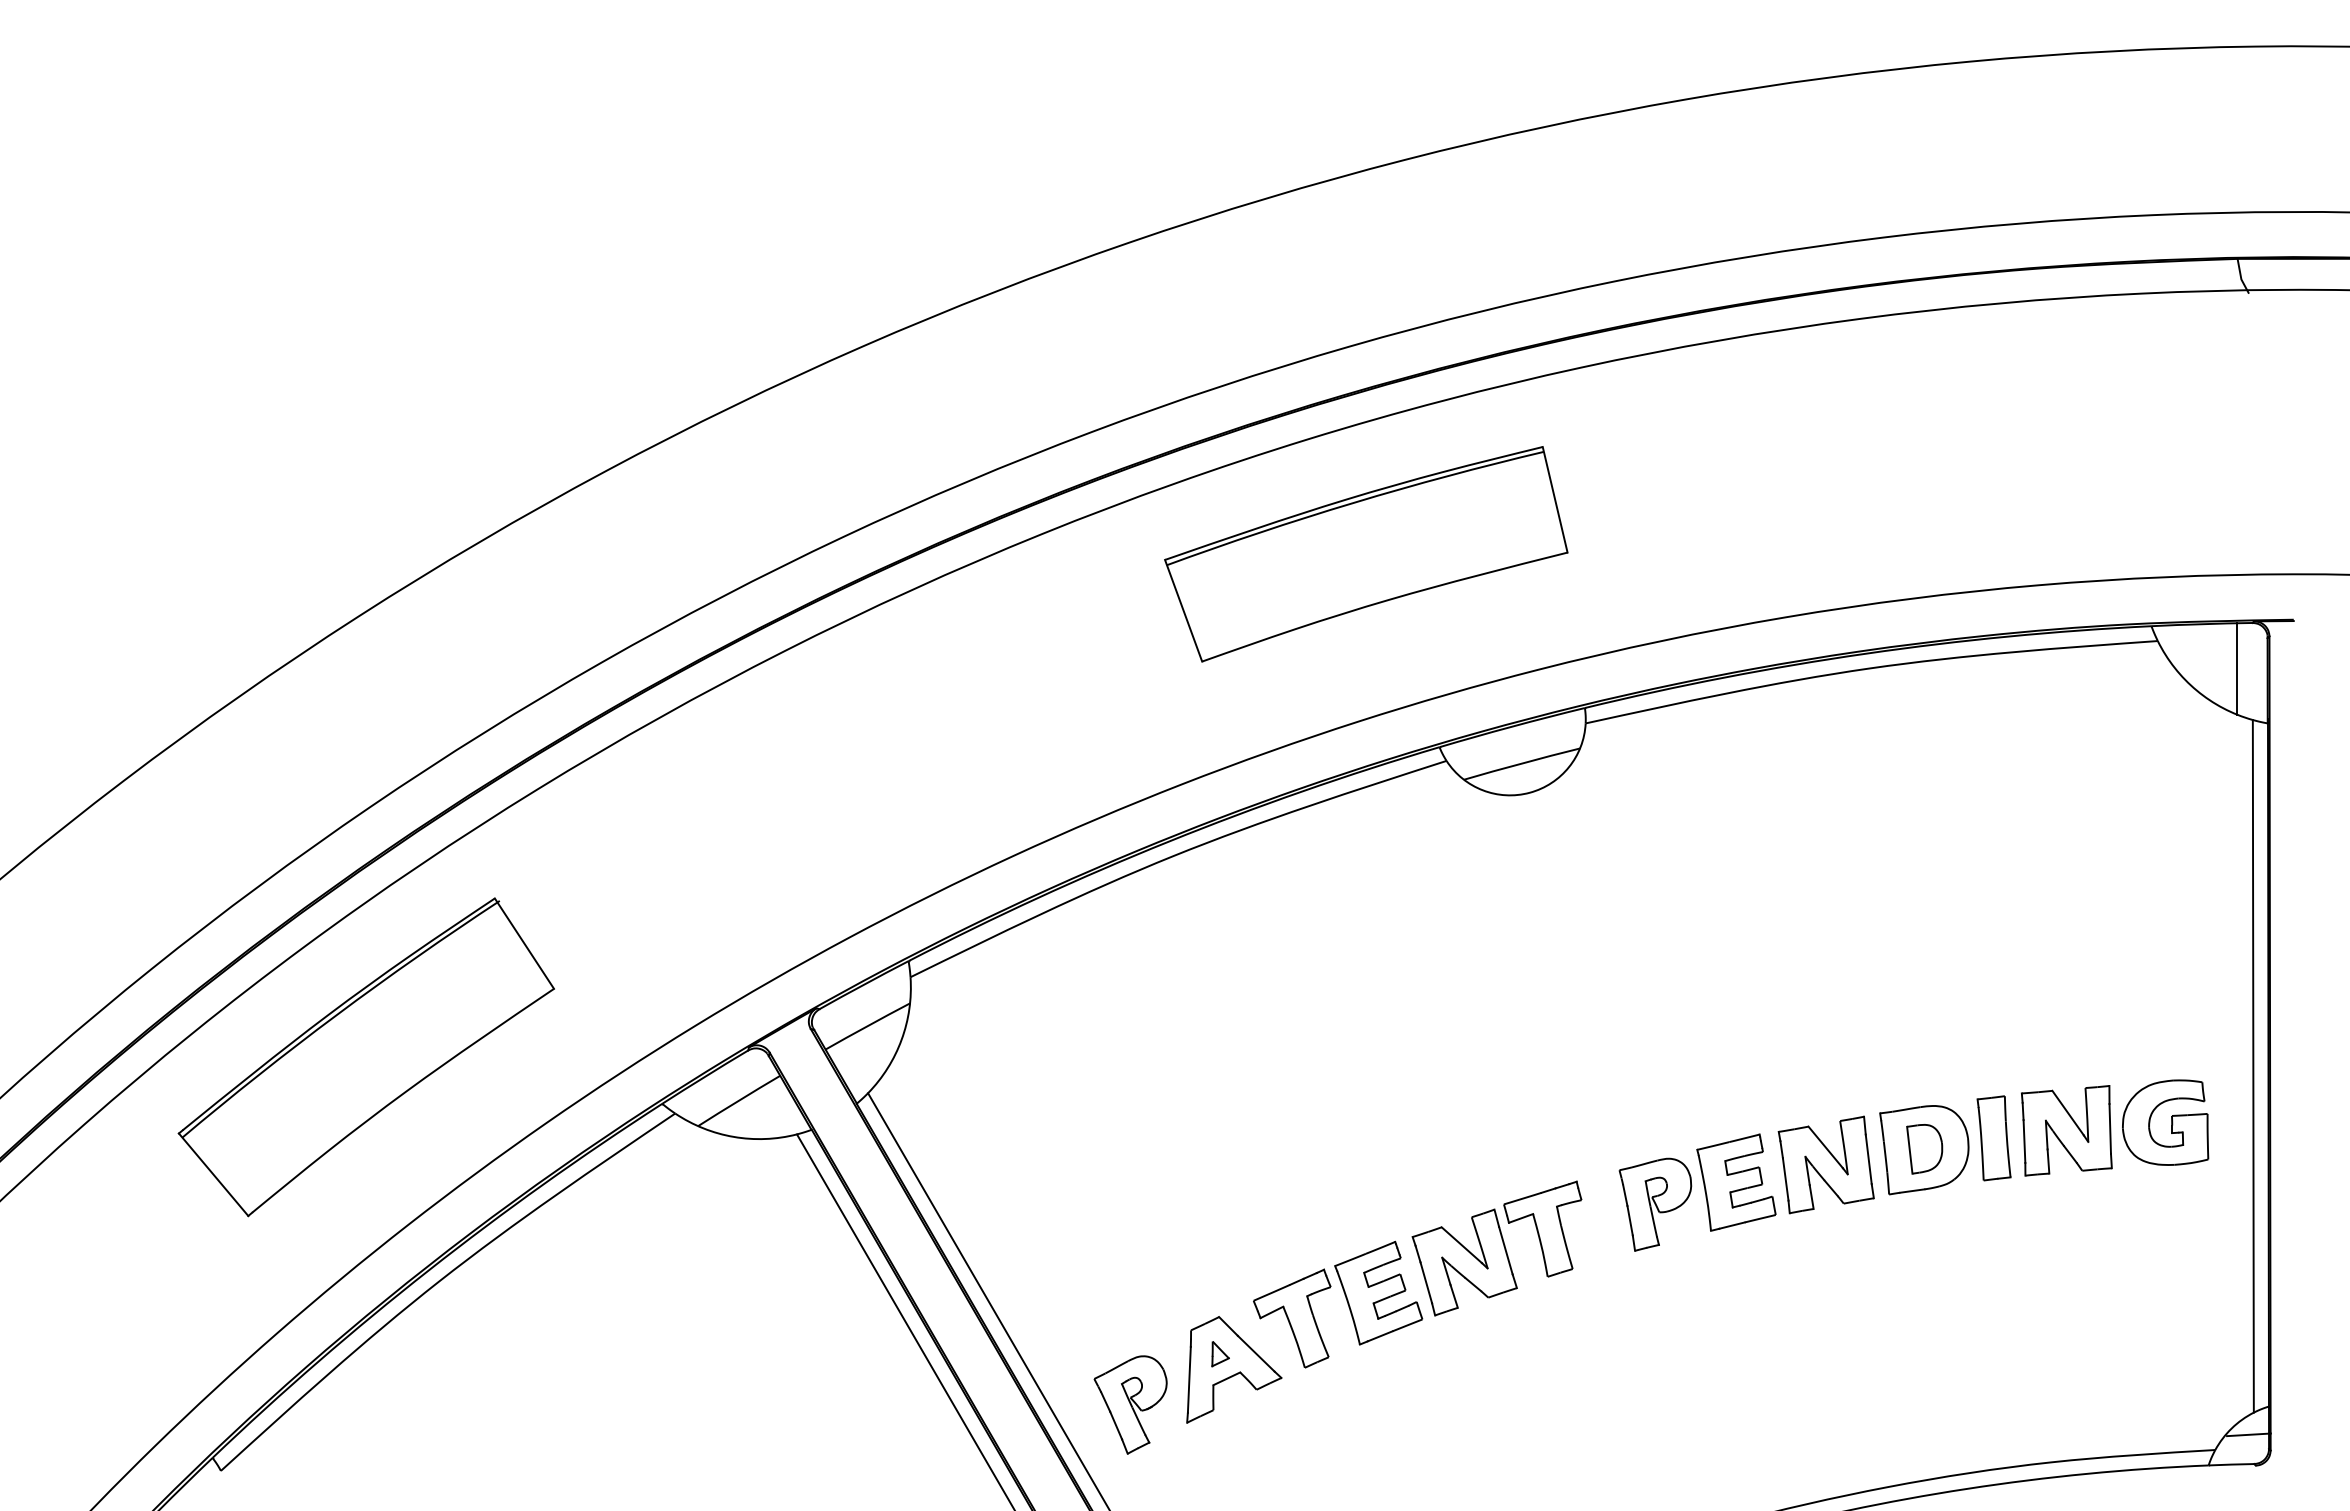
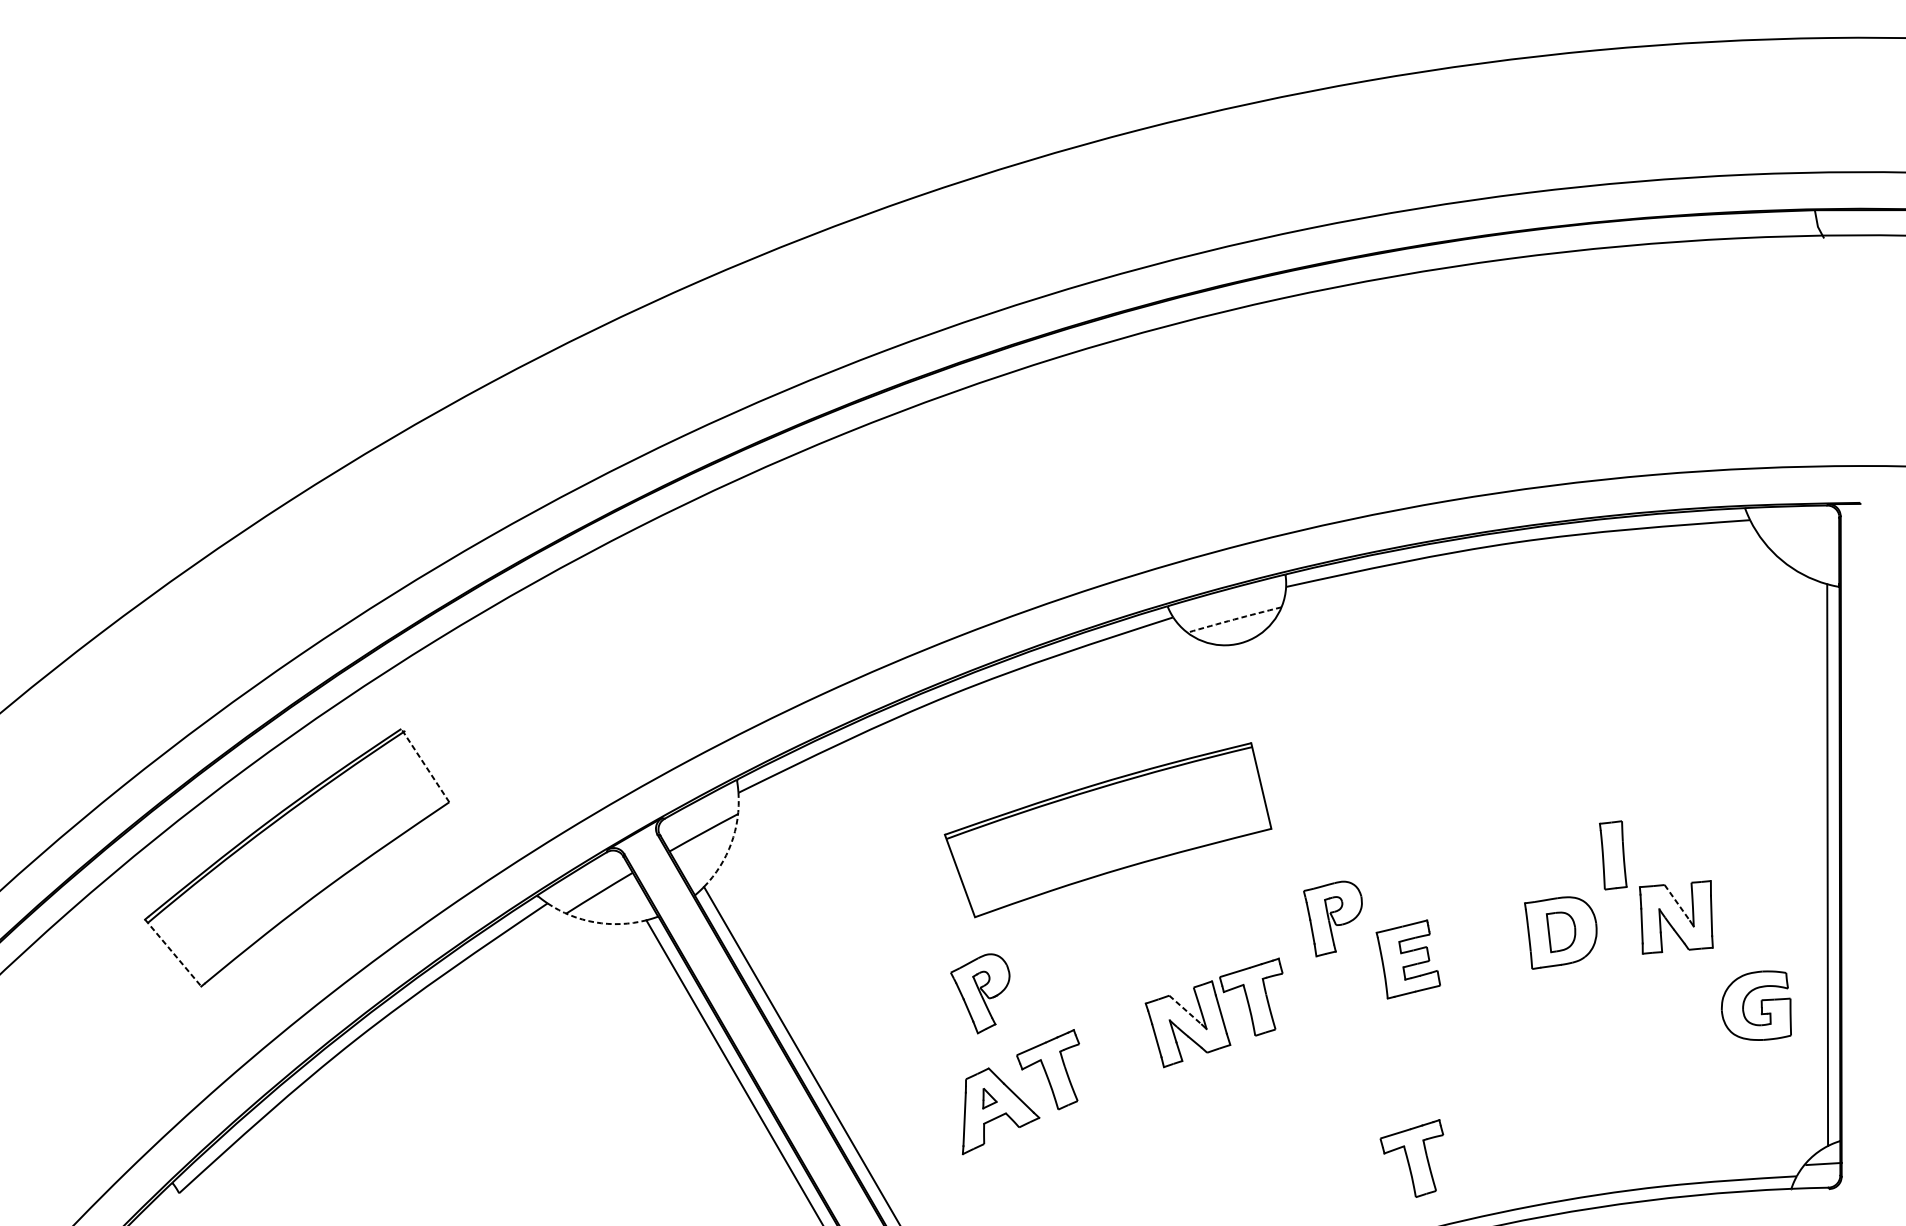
part: (1366, 554) -> (1108, 830), moved
line: (2237, 668) -> (1814, 542), removed
arc: (1521, 763) -> (1234, 619), solid -> dashed
line: (524, 943) -> (425, 765), solid -> dashed
arc: (901, 1039) -> (731, 843), solid -> dashed
line: (2068, 1113) -> (1677, 903), solid -> dashed
part: (2165, 1122) -> (1756, 1005), moved
arc: (733, 1136) -> (594, 922), solid -> dashed
part: (1993, 1138) -> (1612, 855), moved
part: (1825, 1164) -> (1480, 944), removed
line: (213, 1174) -> (173, 952), solid -> dashed
part: (1655, 1204) -> (1333, 918), moved
line: (1461, 1245) -> (1185, 1010), solid -> dashed
part: (1378, 1292) -> (1118, 1048), removed
part: (1130, 1404) -> (980, 993), moved
part: (1740, 1427) -> (1411, 1158), added

